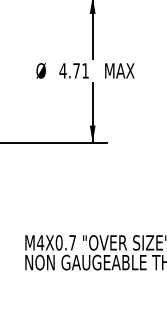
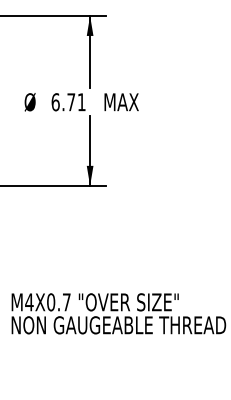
text: (62, 71) -> (55, 102), 4.71 -> 6.71

